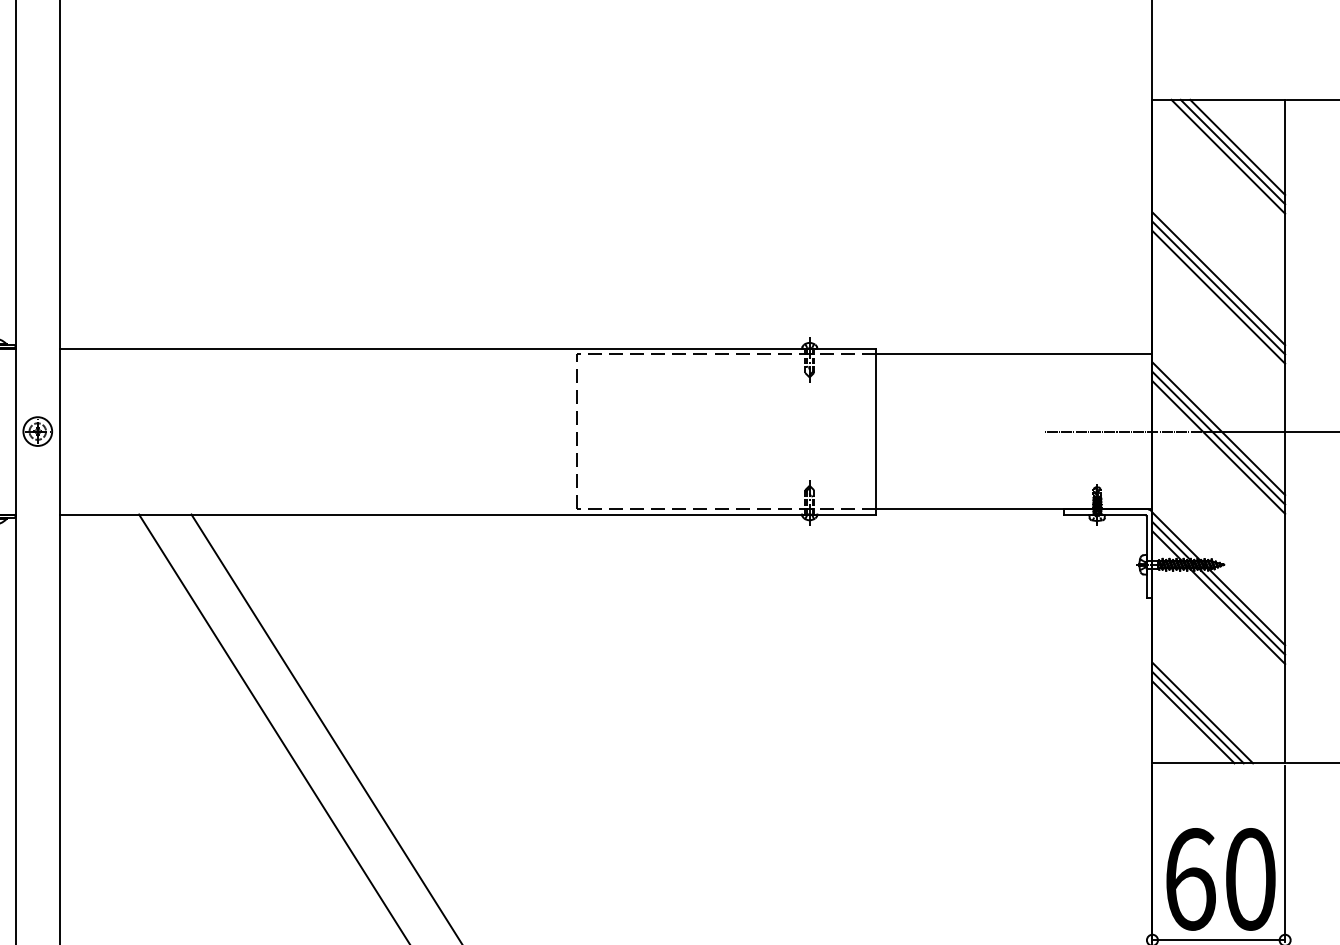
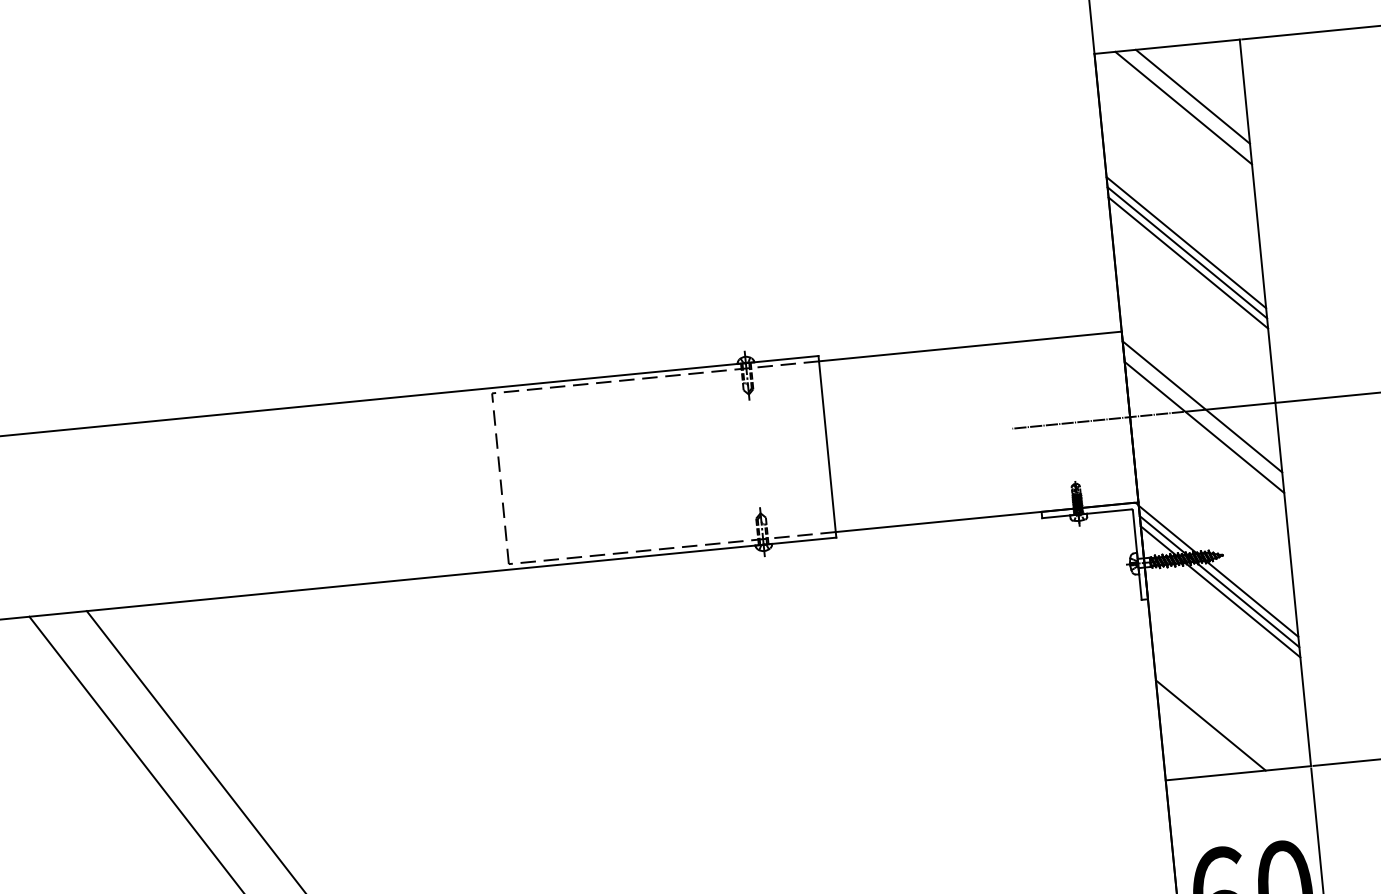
line: (1232, 151) -> (1187, 101), removed
line: (1218, 437) -> (1203, 416), removed
line: (1202, 712) -> (1215, 719), removed
line: (1193, 722) -> (1206, 731), removed

